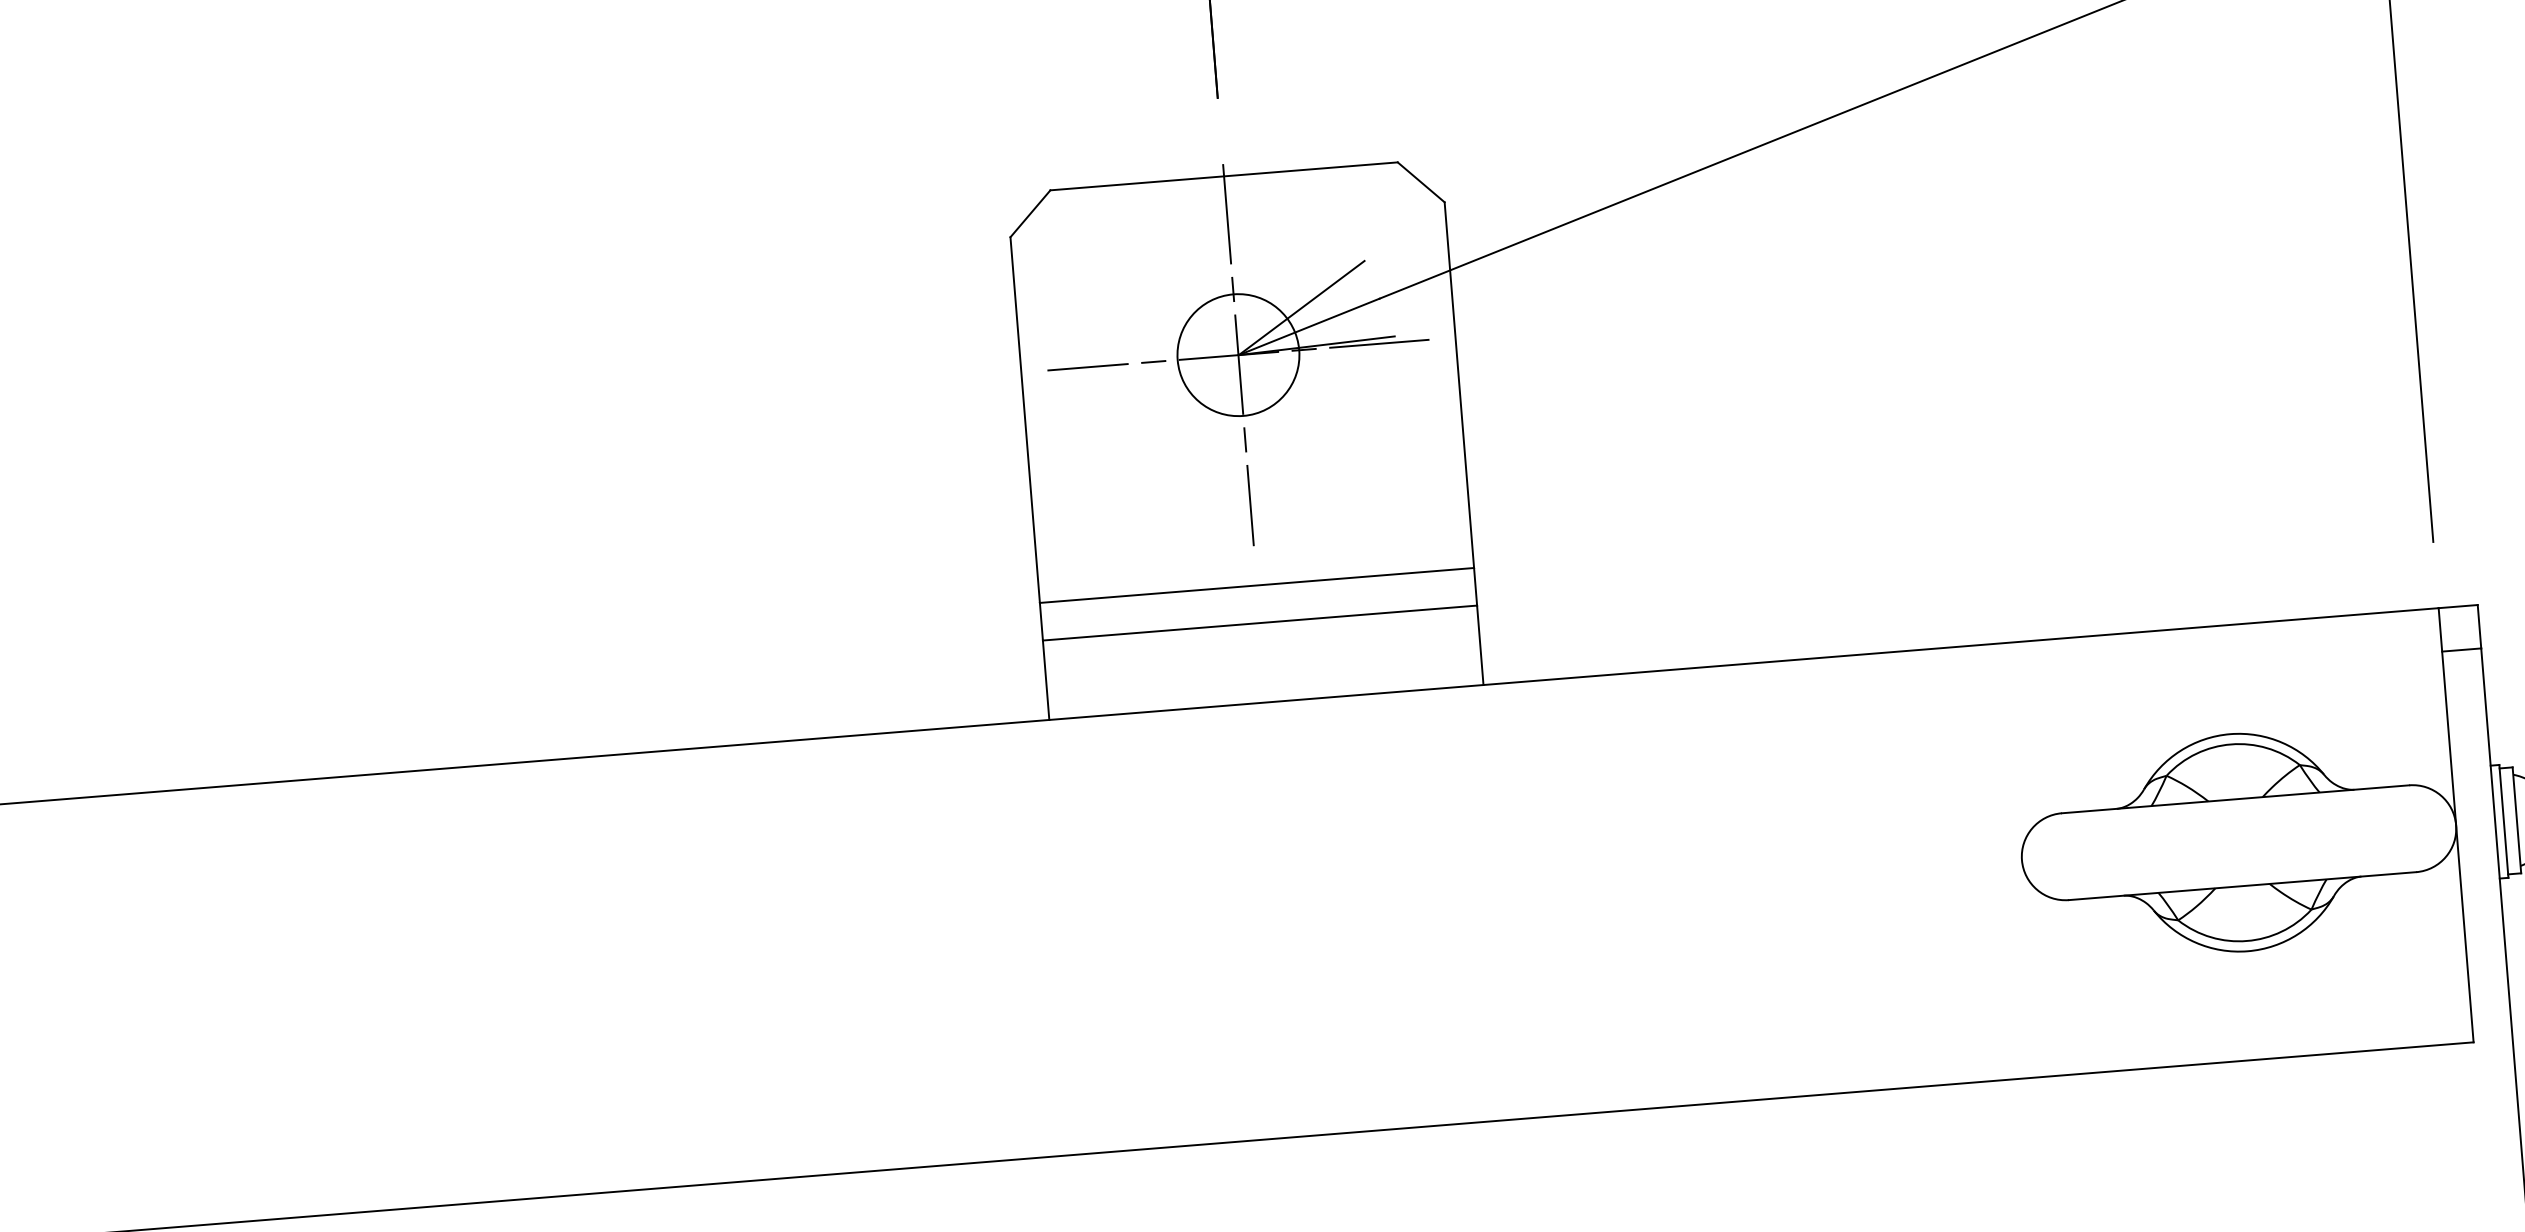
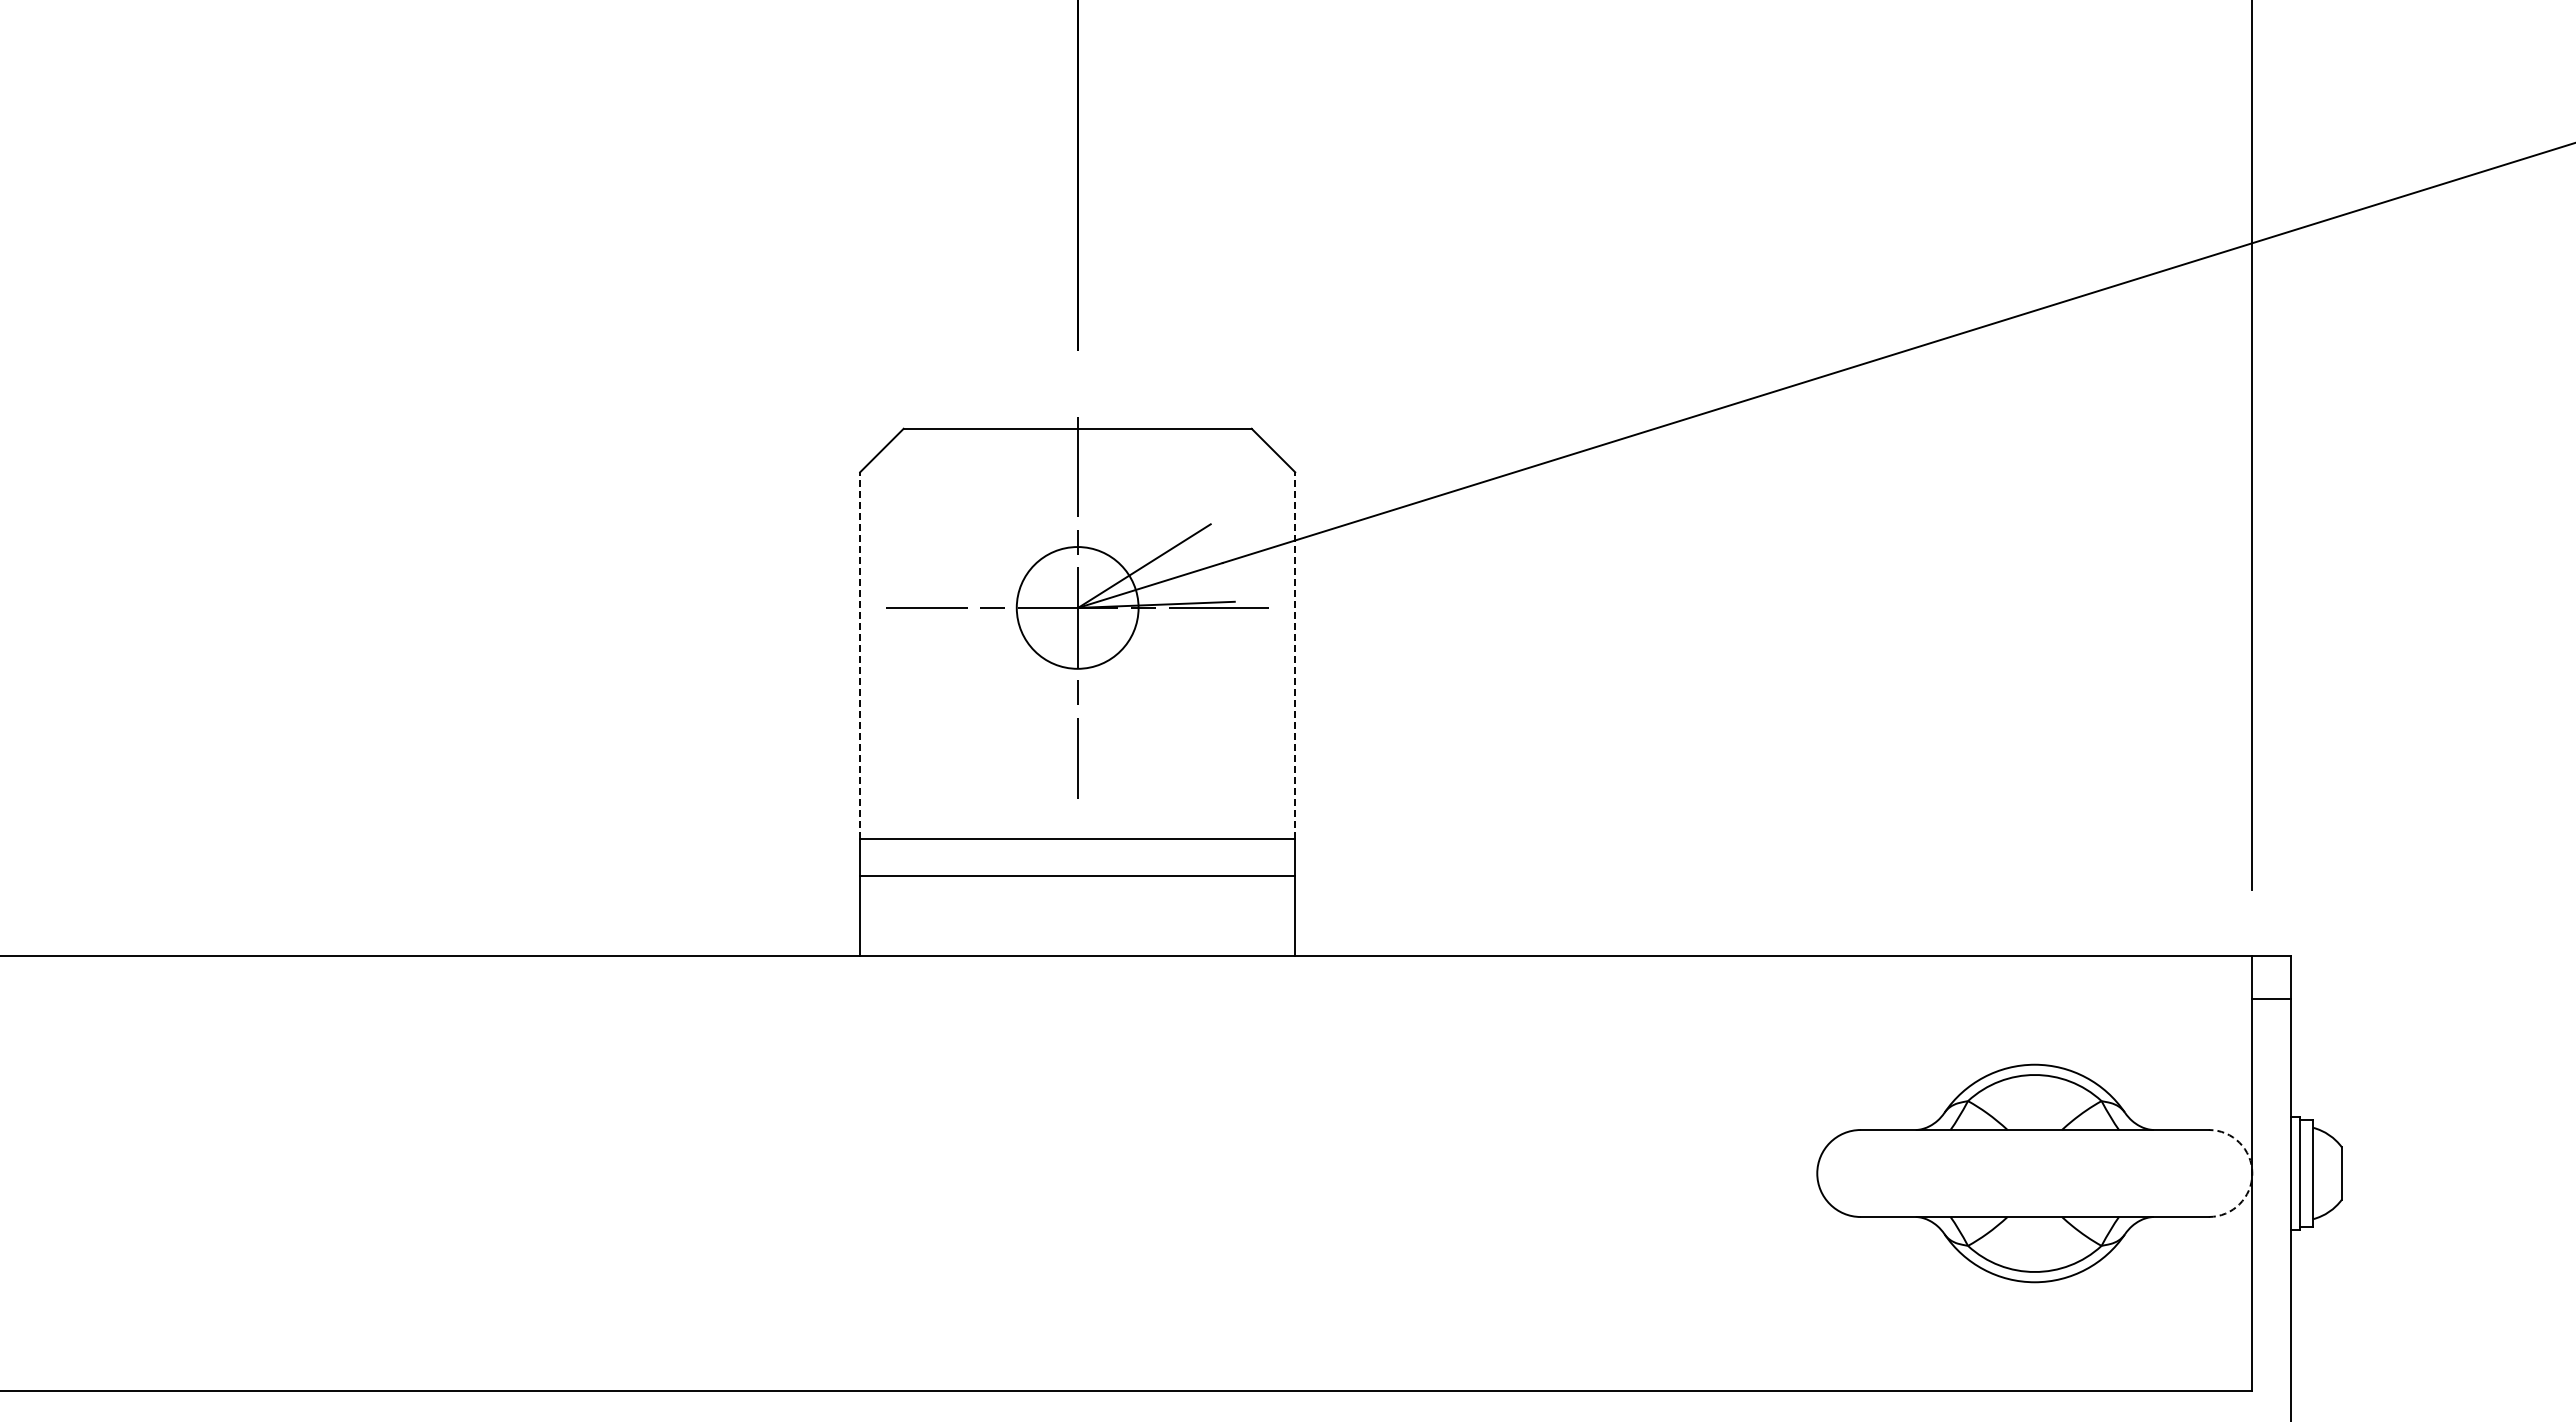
line: (1459, 385) -> (1295, 655), solid -> dashed
line: (1025, 420) -> (860, 655), solid -> dashed
arc: (2456, 825) -> (2252, 1173), solid -> dashed

